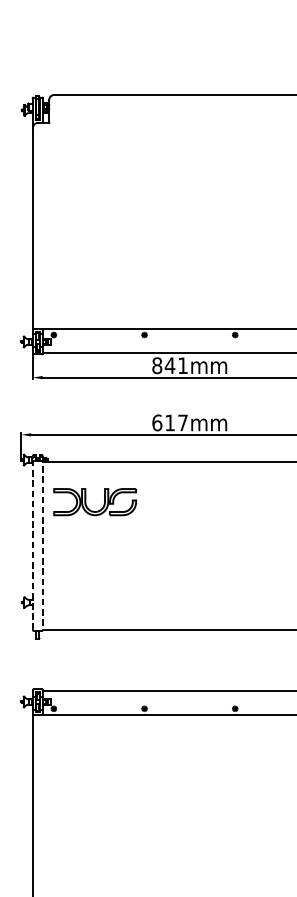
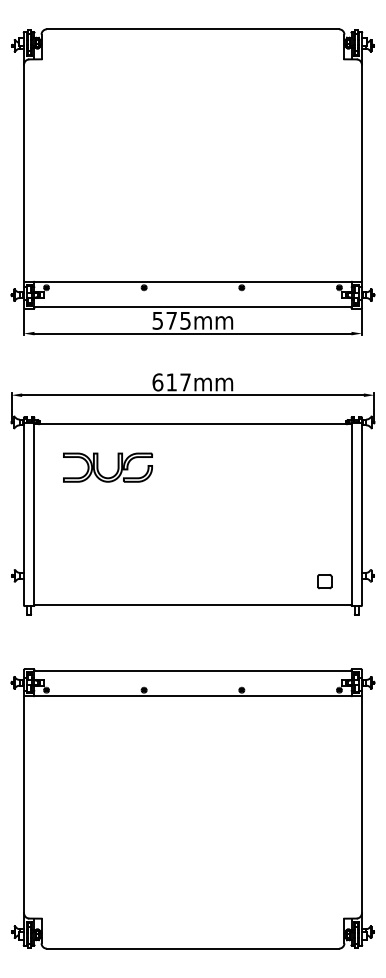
text: (169, 365) -> (171, 320), 841mm -> 575mm
part: (87, 505) -> (99, 471), moved
line: (32, 542) -> (23, 511), dashed -> solid
line: (42, 542) -> (34, 511), dashed -> solid

